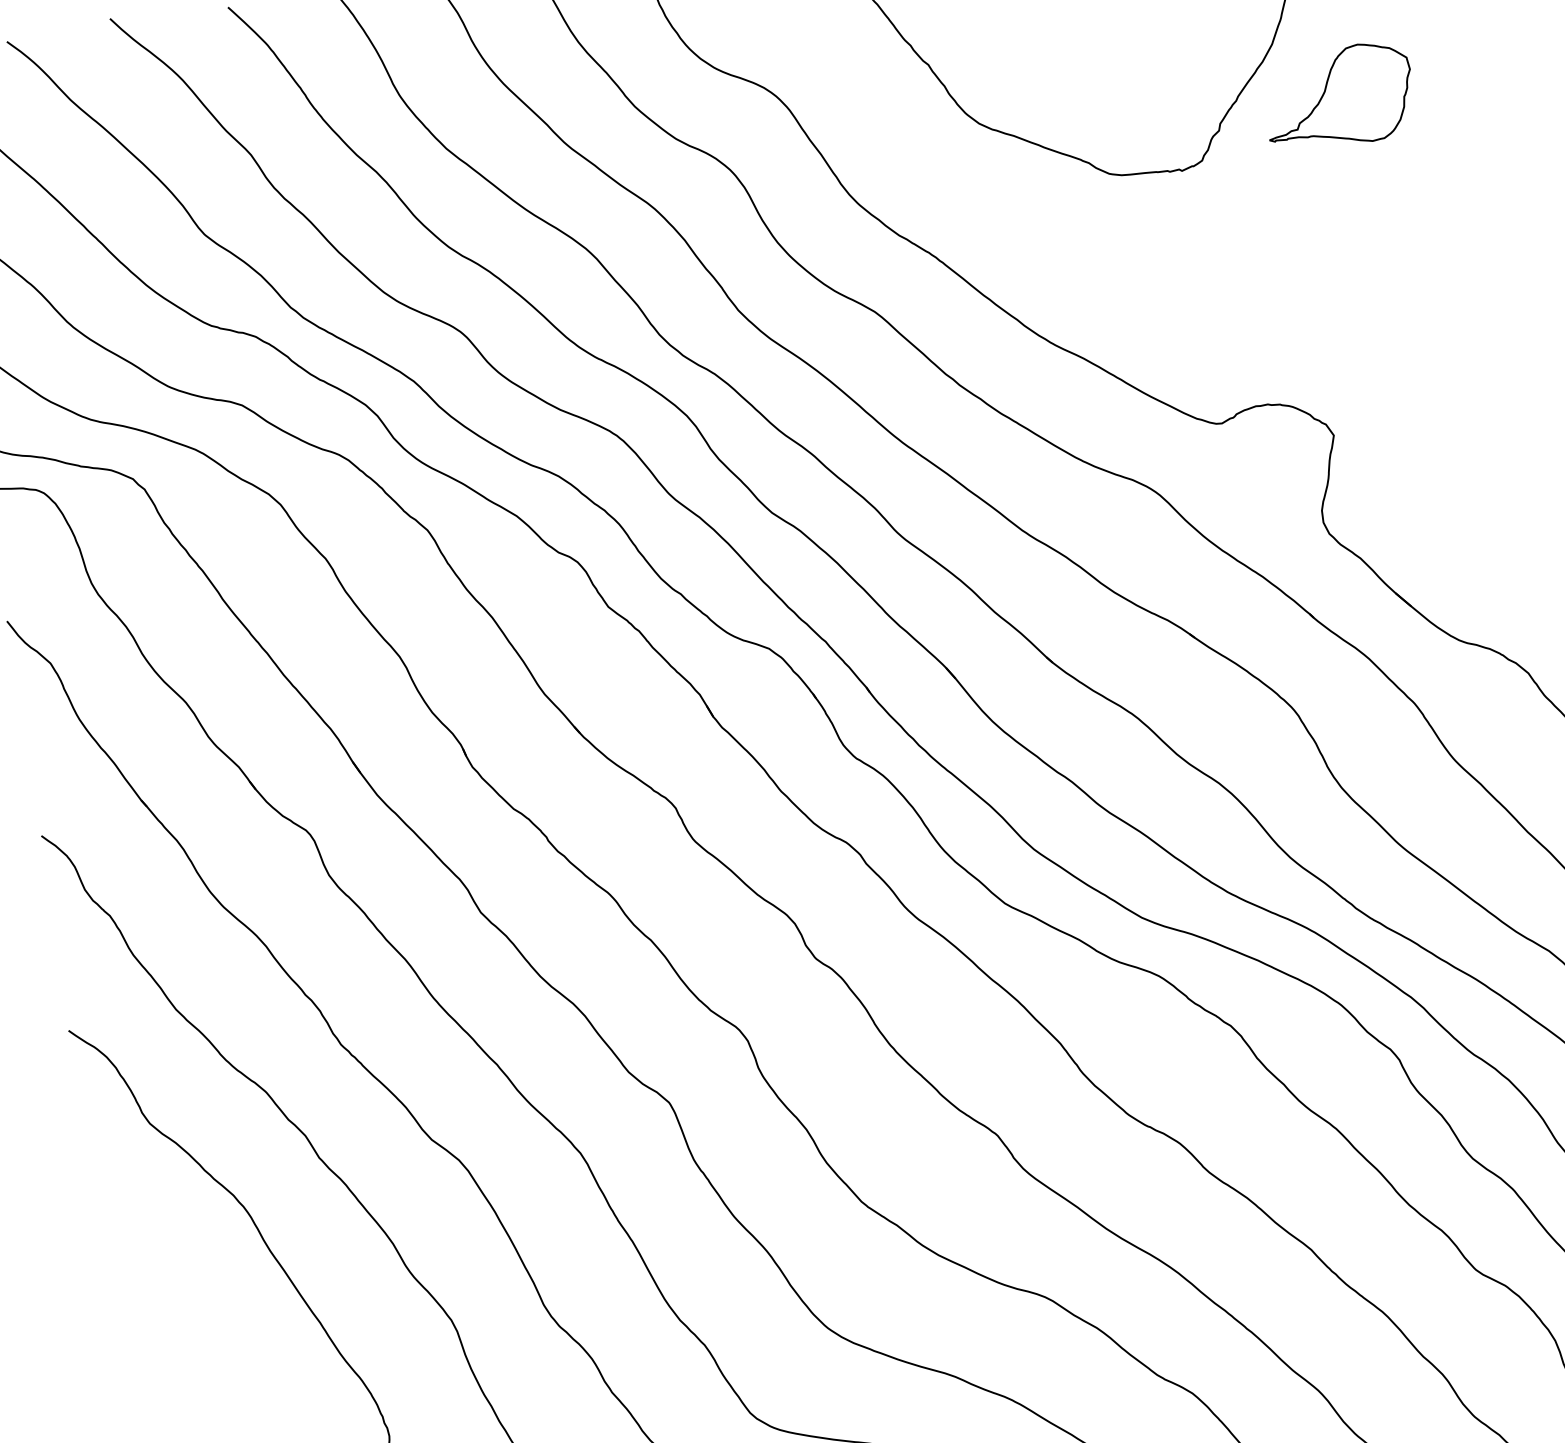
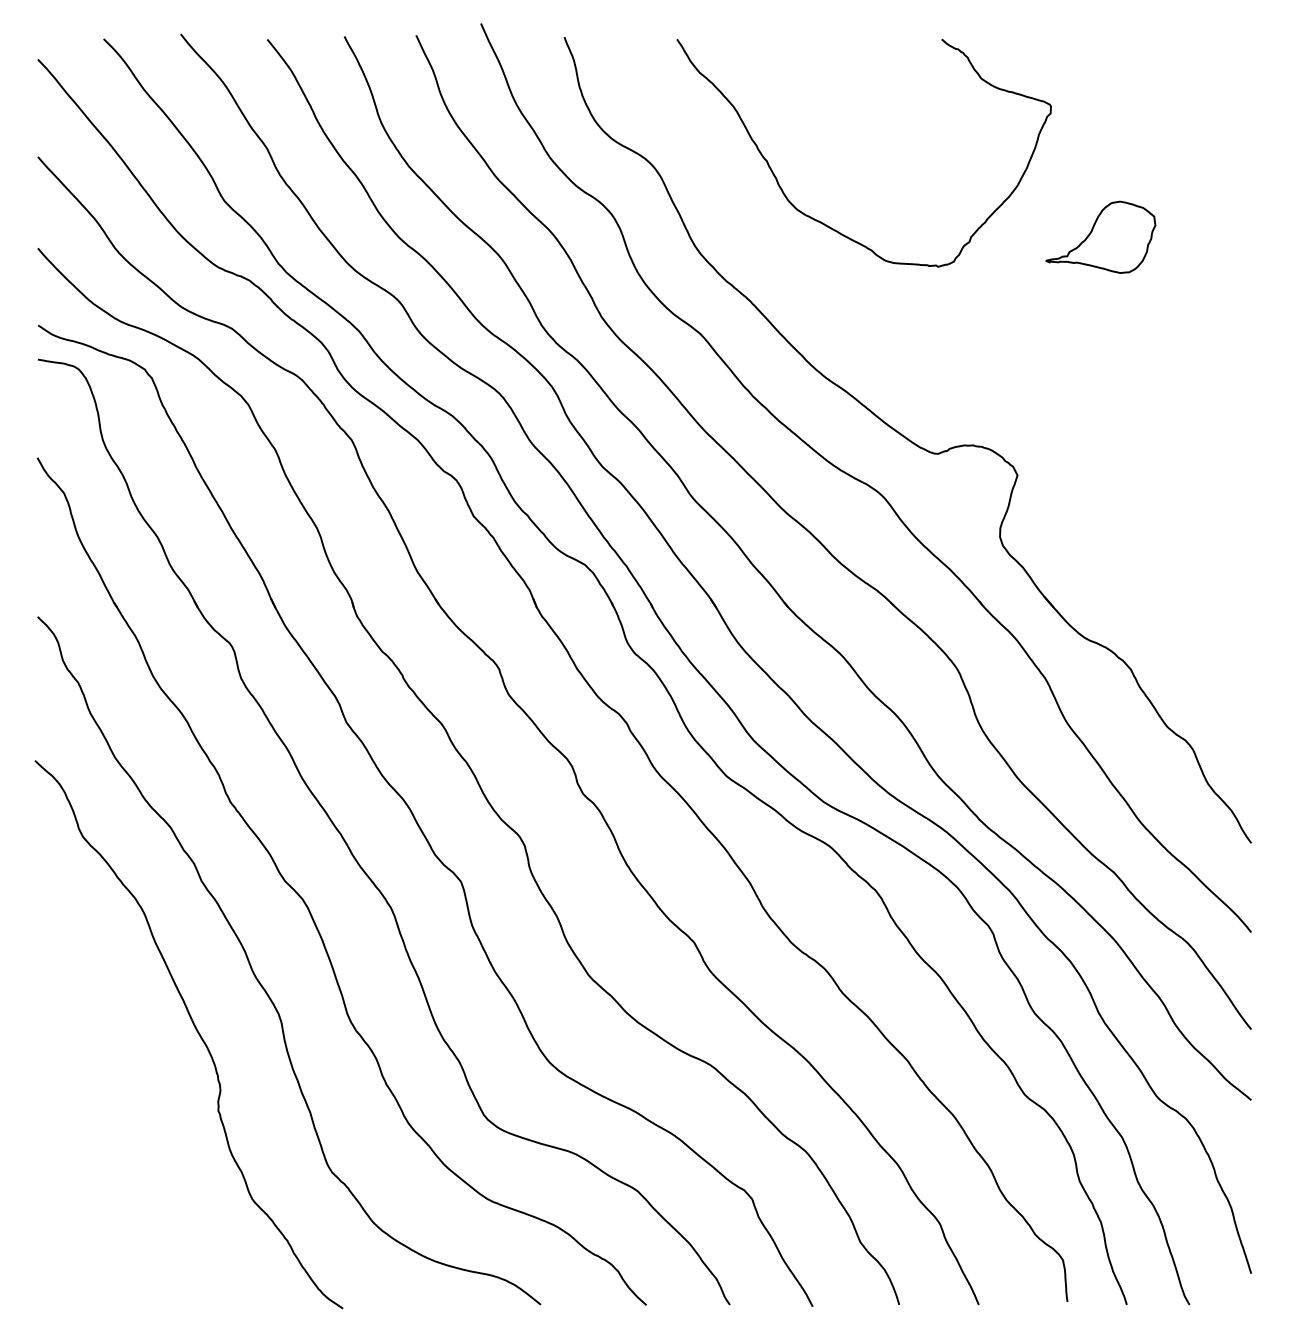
part: (1338, 95) -> (1100, 236), moved

